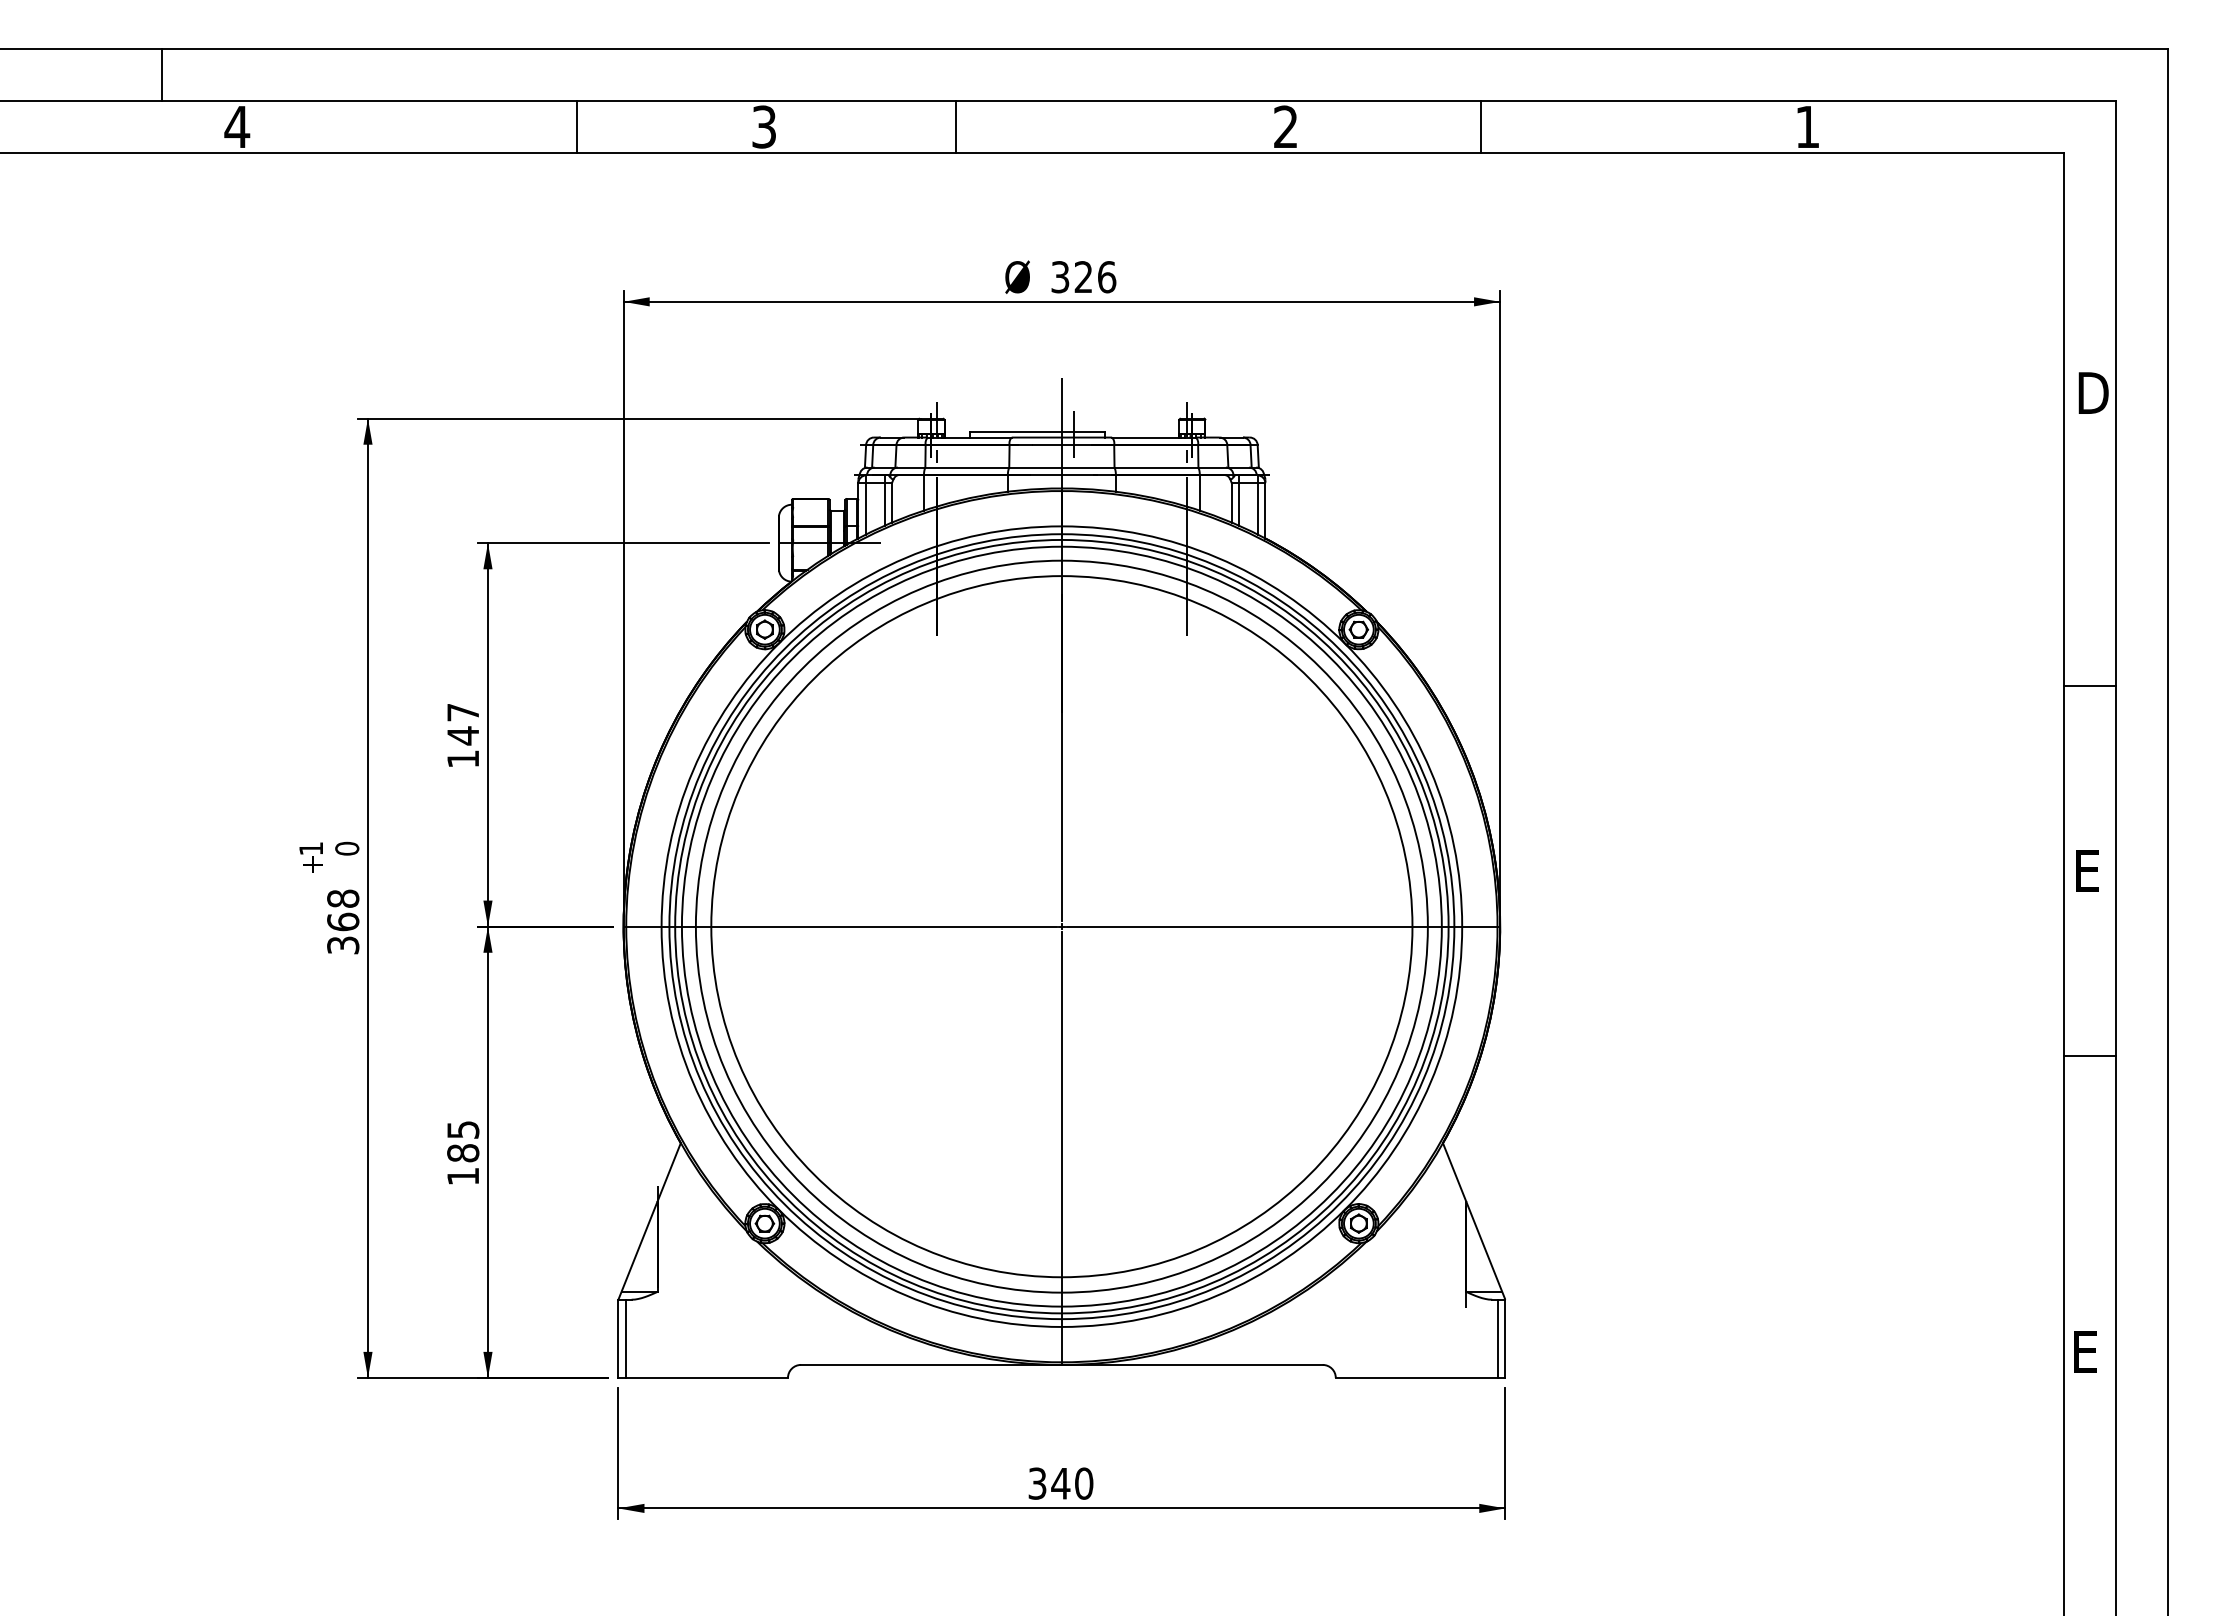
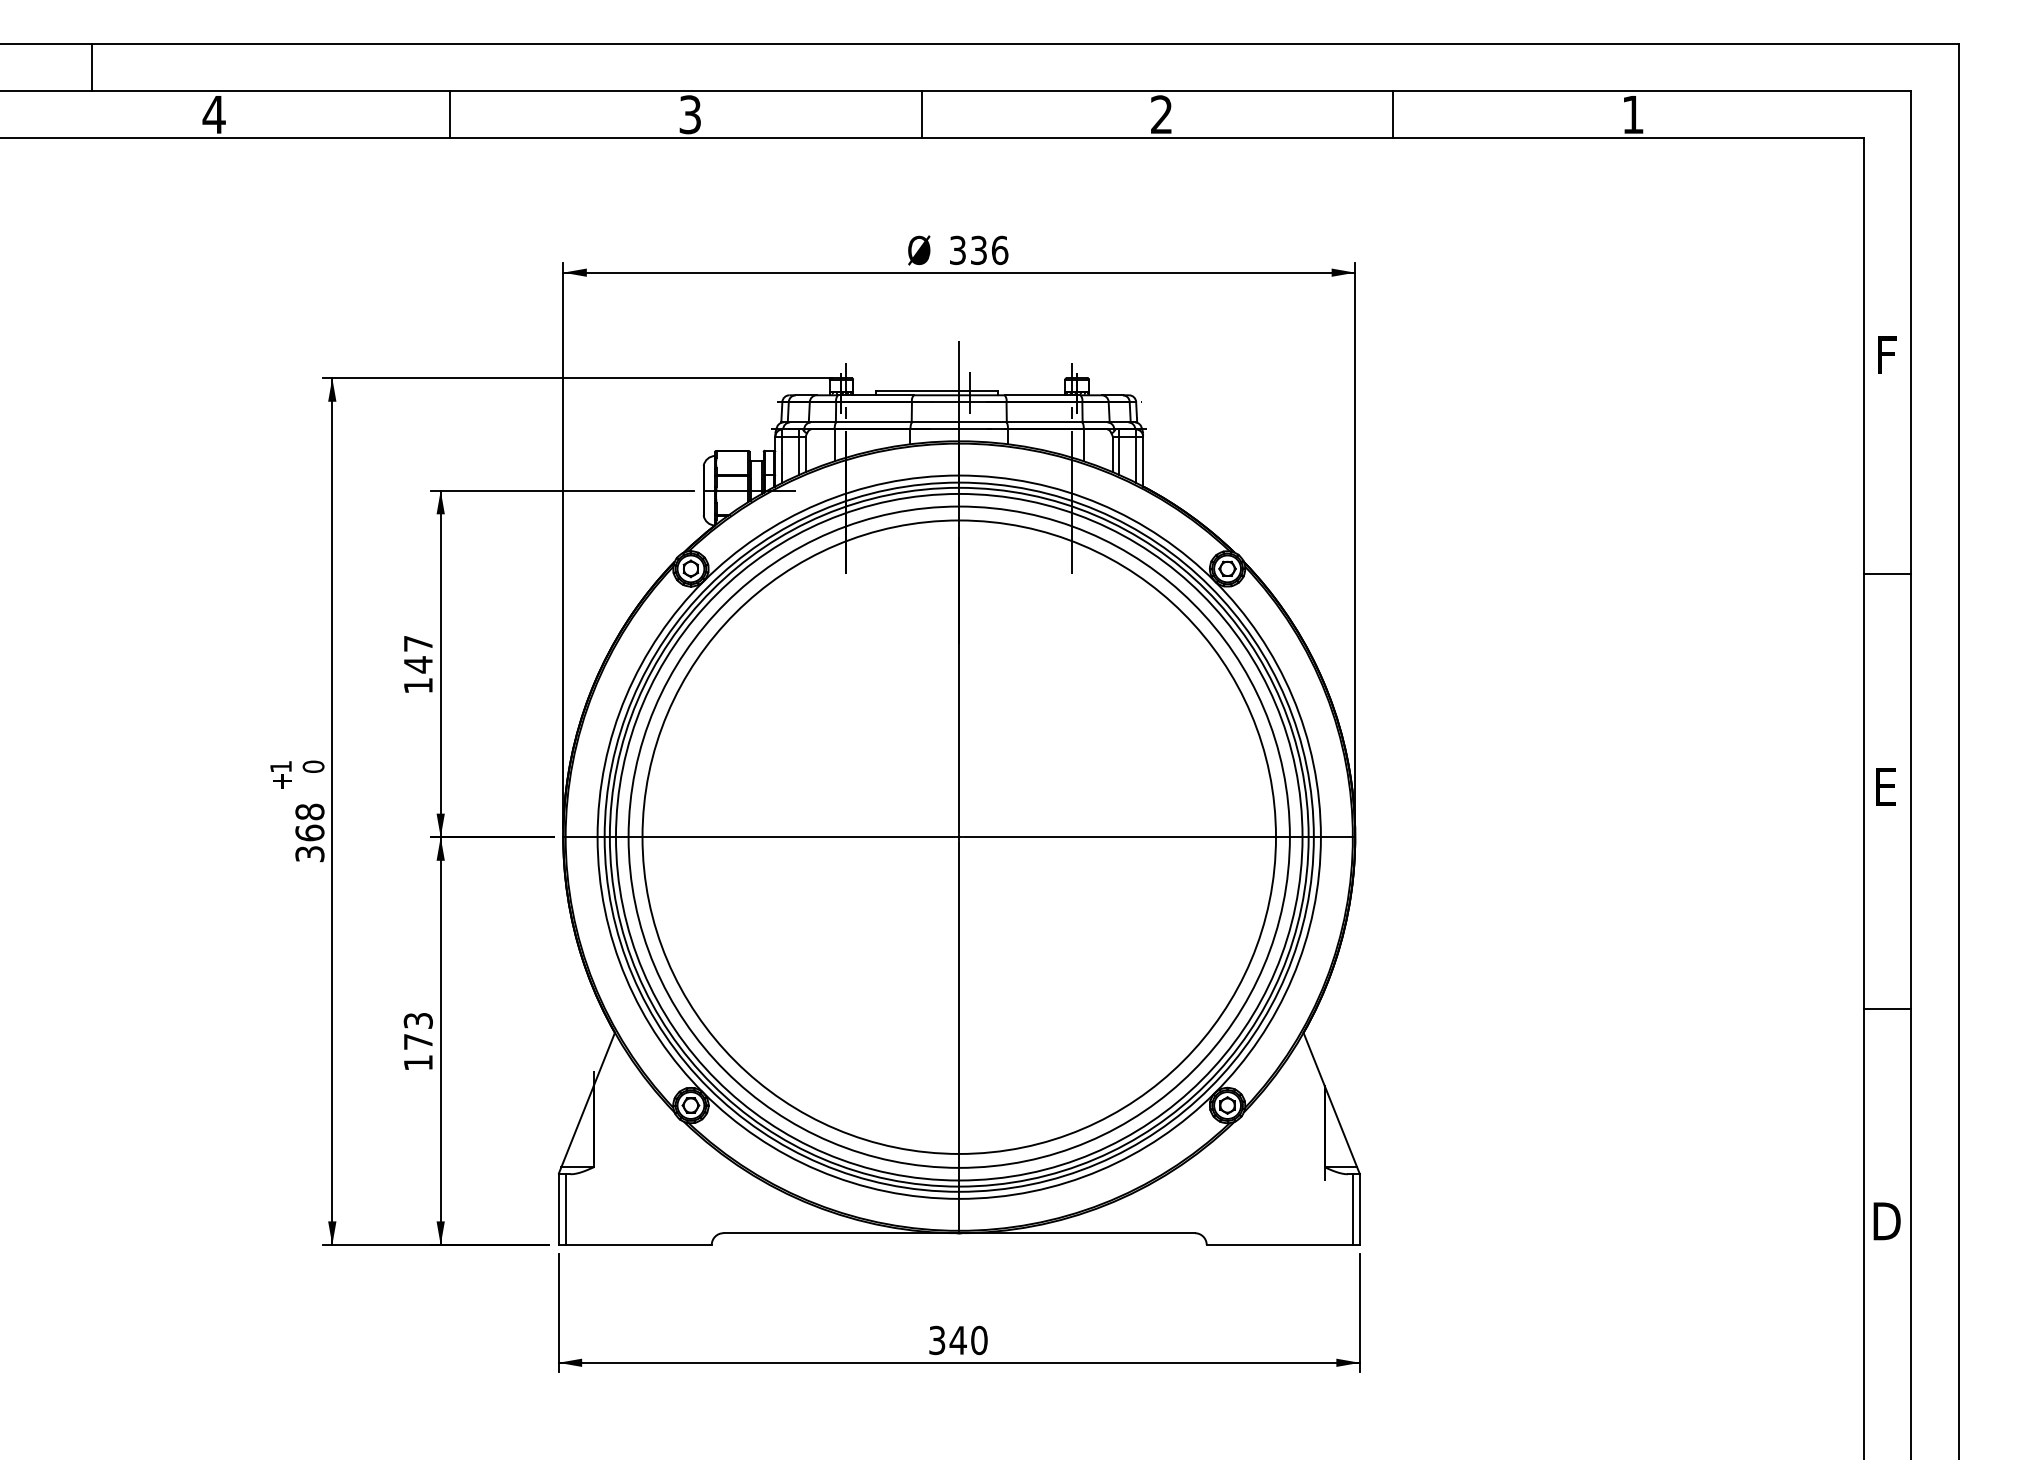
line: (161, 74) -> (91, 67), moved
line: (577, 126) -> (450, 114), moved
line: (956, 126) -> (921, 114), moved
line: (1480, 126) -> (1392, 114), moved
text: (1083, 277) -> (978, 250), 326 -> 336
text: (2093, 392) -> (1891, 354), D -> F
line: (2089, 685) -> (1887, 573), moved
line: (2089, 1055) -> (1887, 1008), moved
text: (463, 1141) -> (418, 1031), 185 -> 173
text: (2088, 1351) -> (1886, 1221), E -> D

